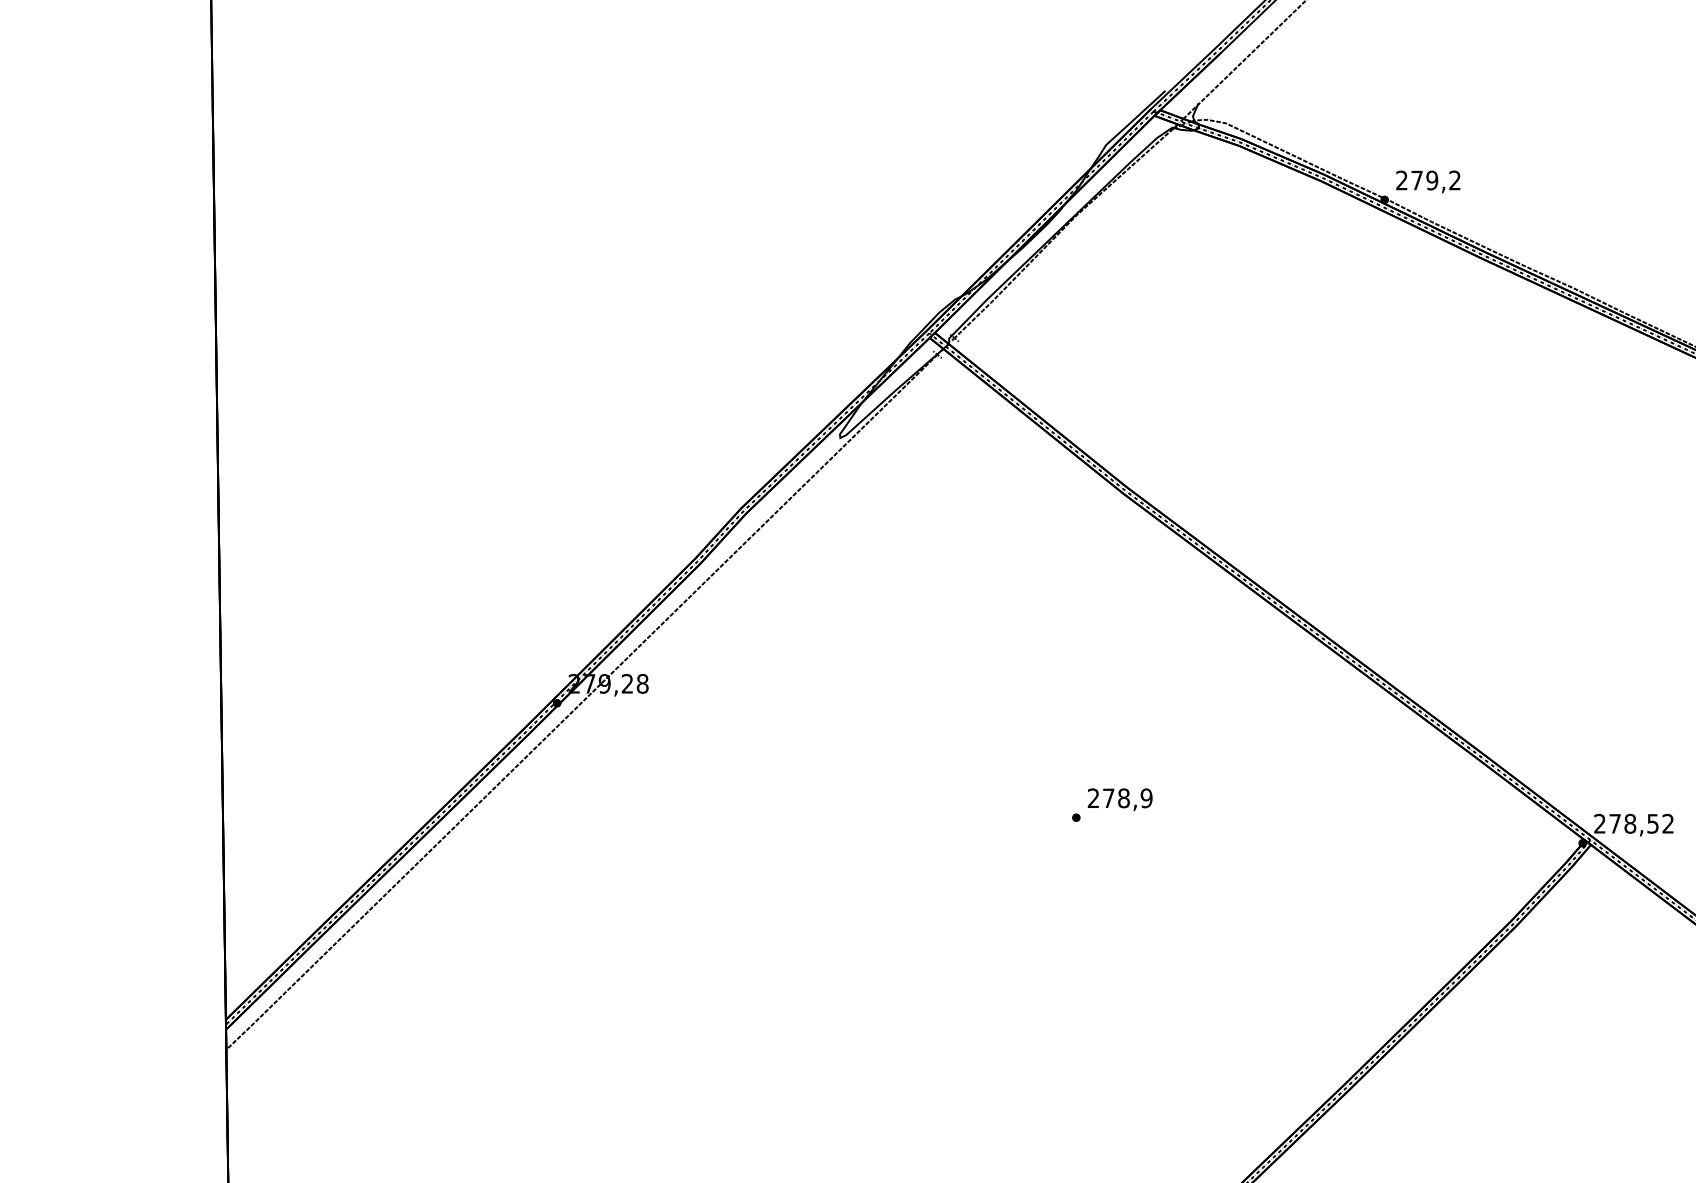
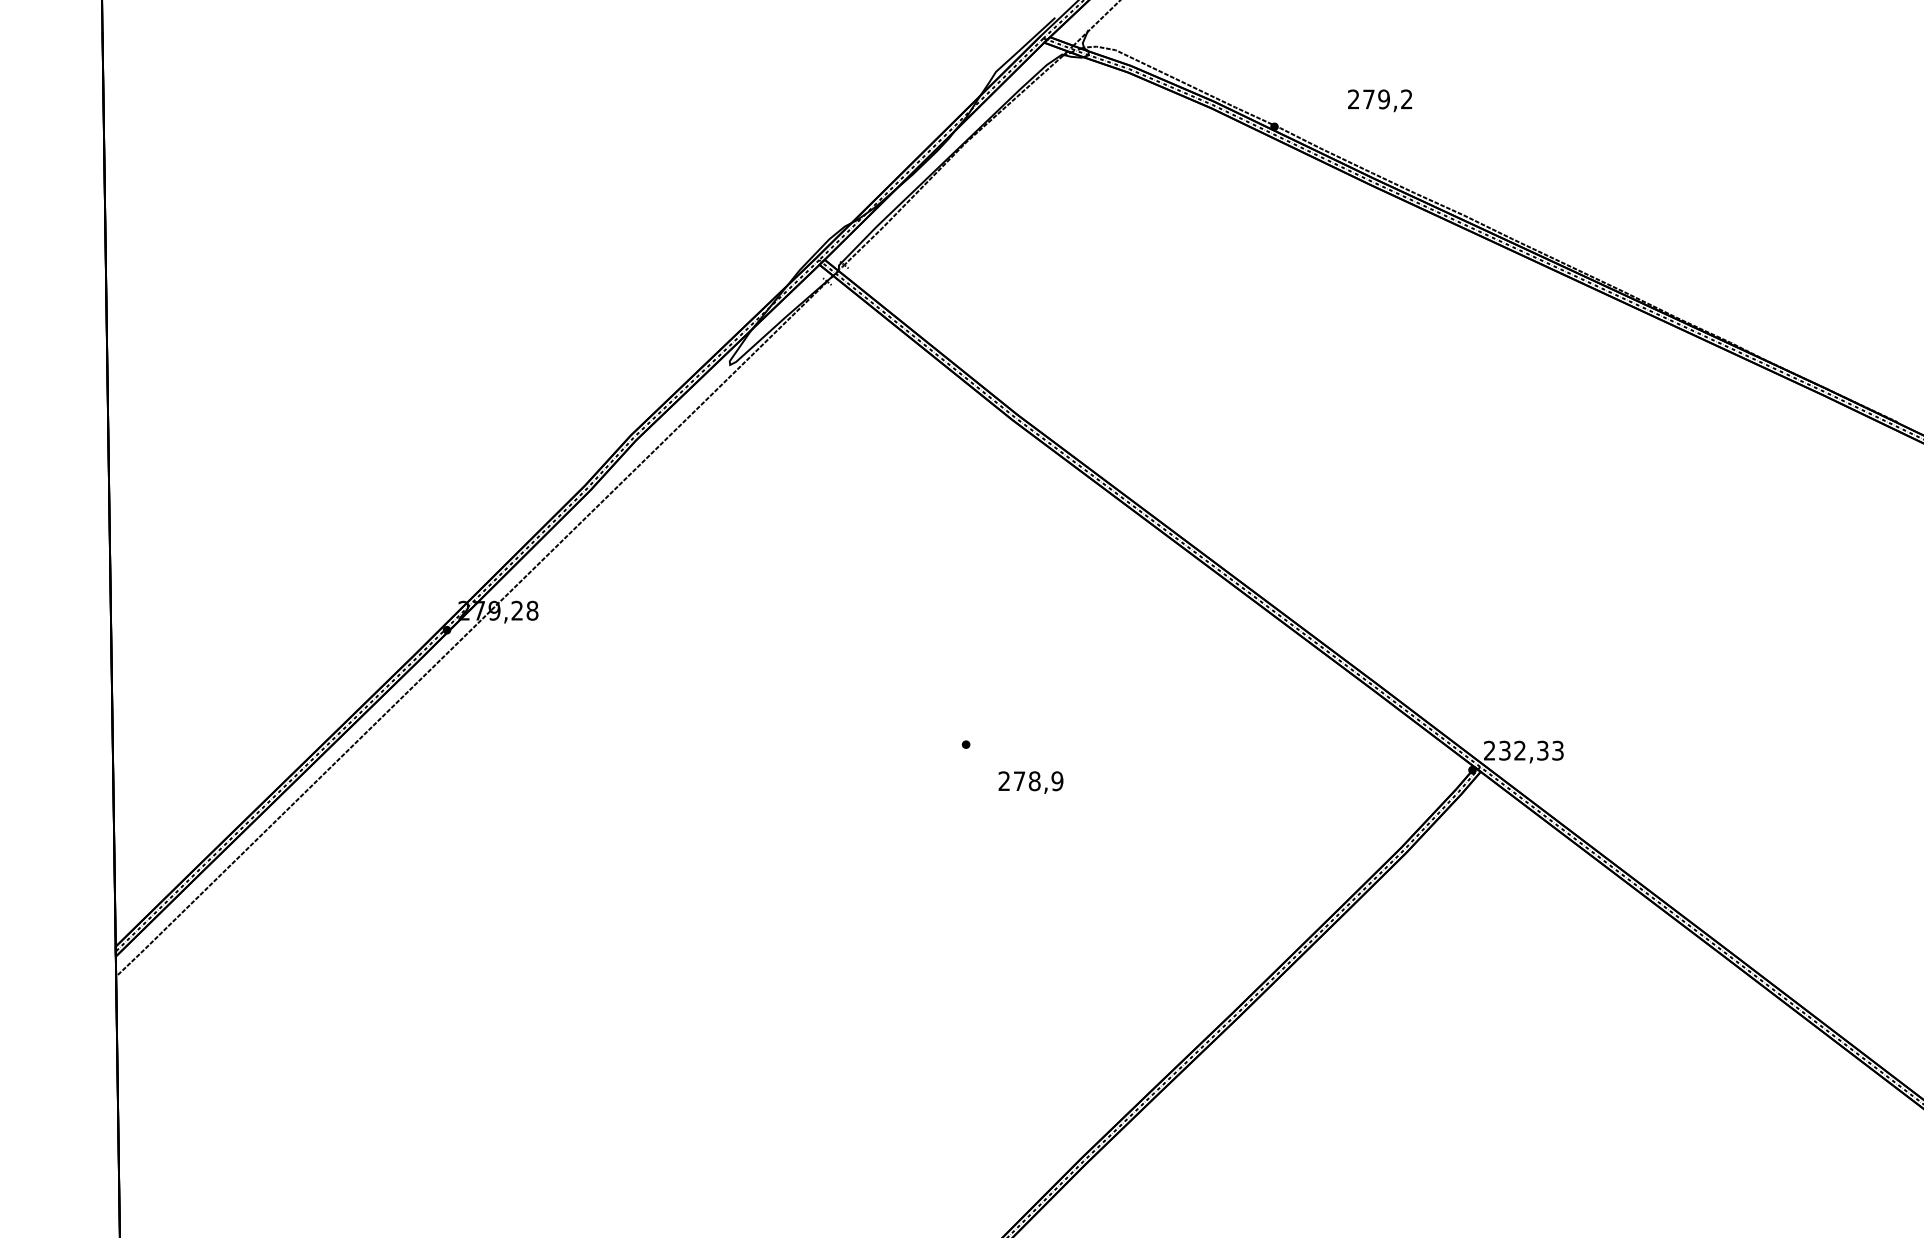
text: (1427, 181) -> (1379, 100), moved
text: (1119, 799) -> (1030, 782), moved
text: (1641, 823) -> (1531, 750), 278,52 -> 232,33

